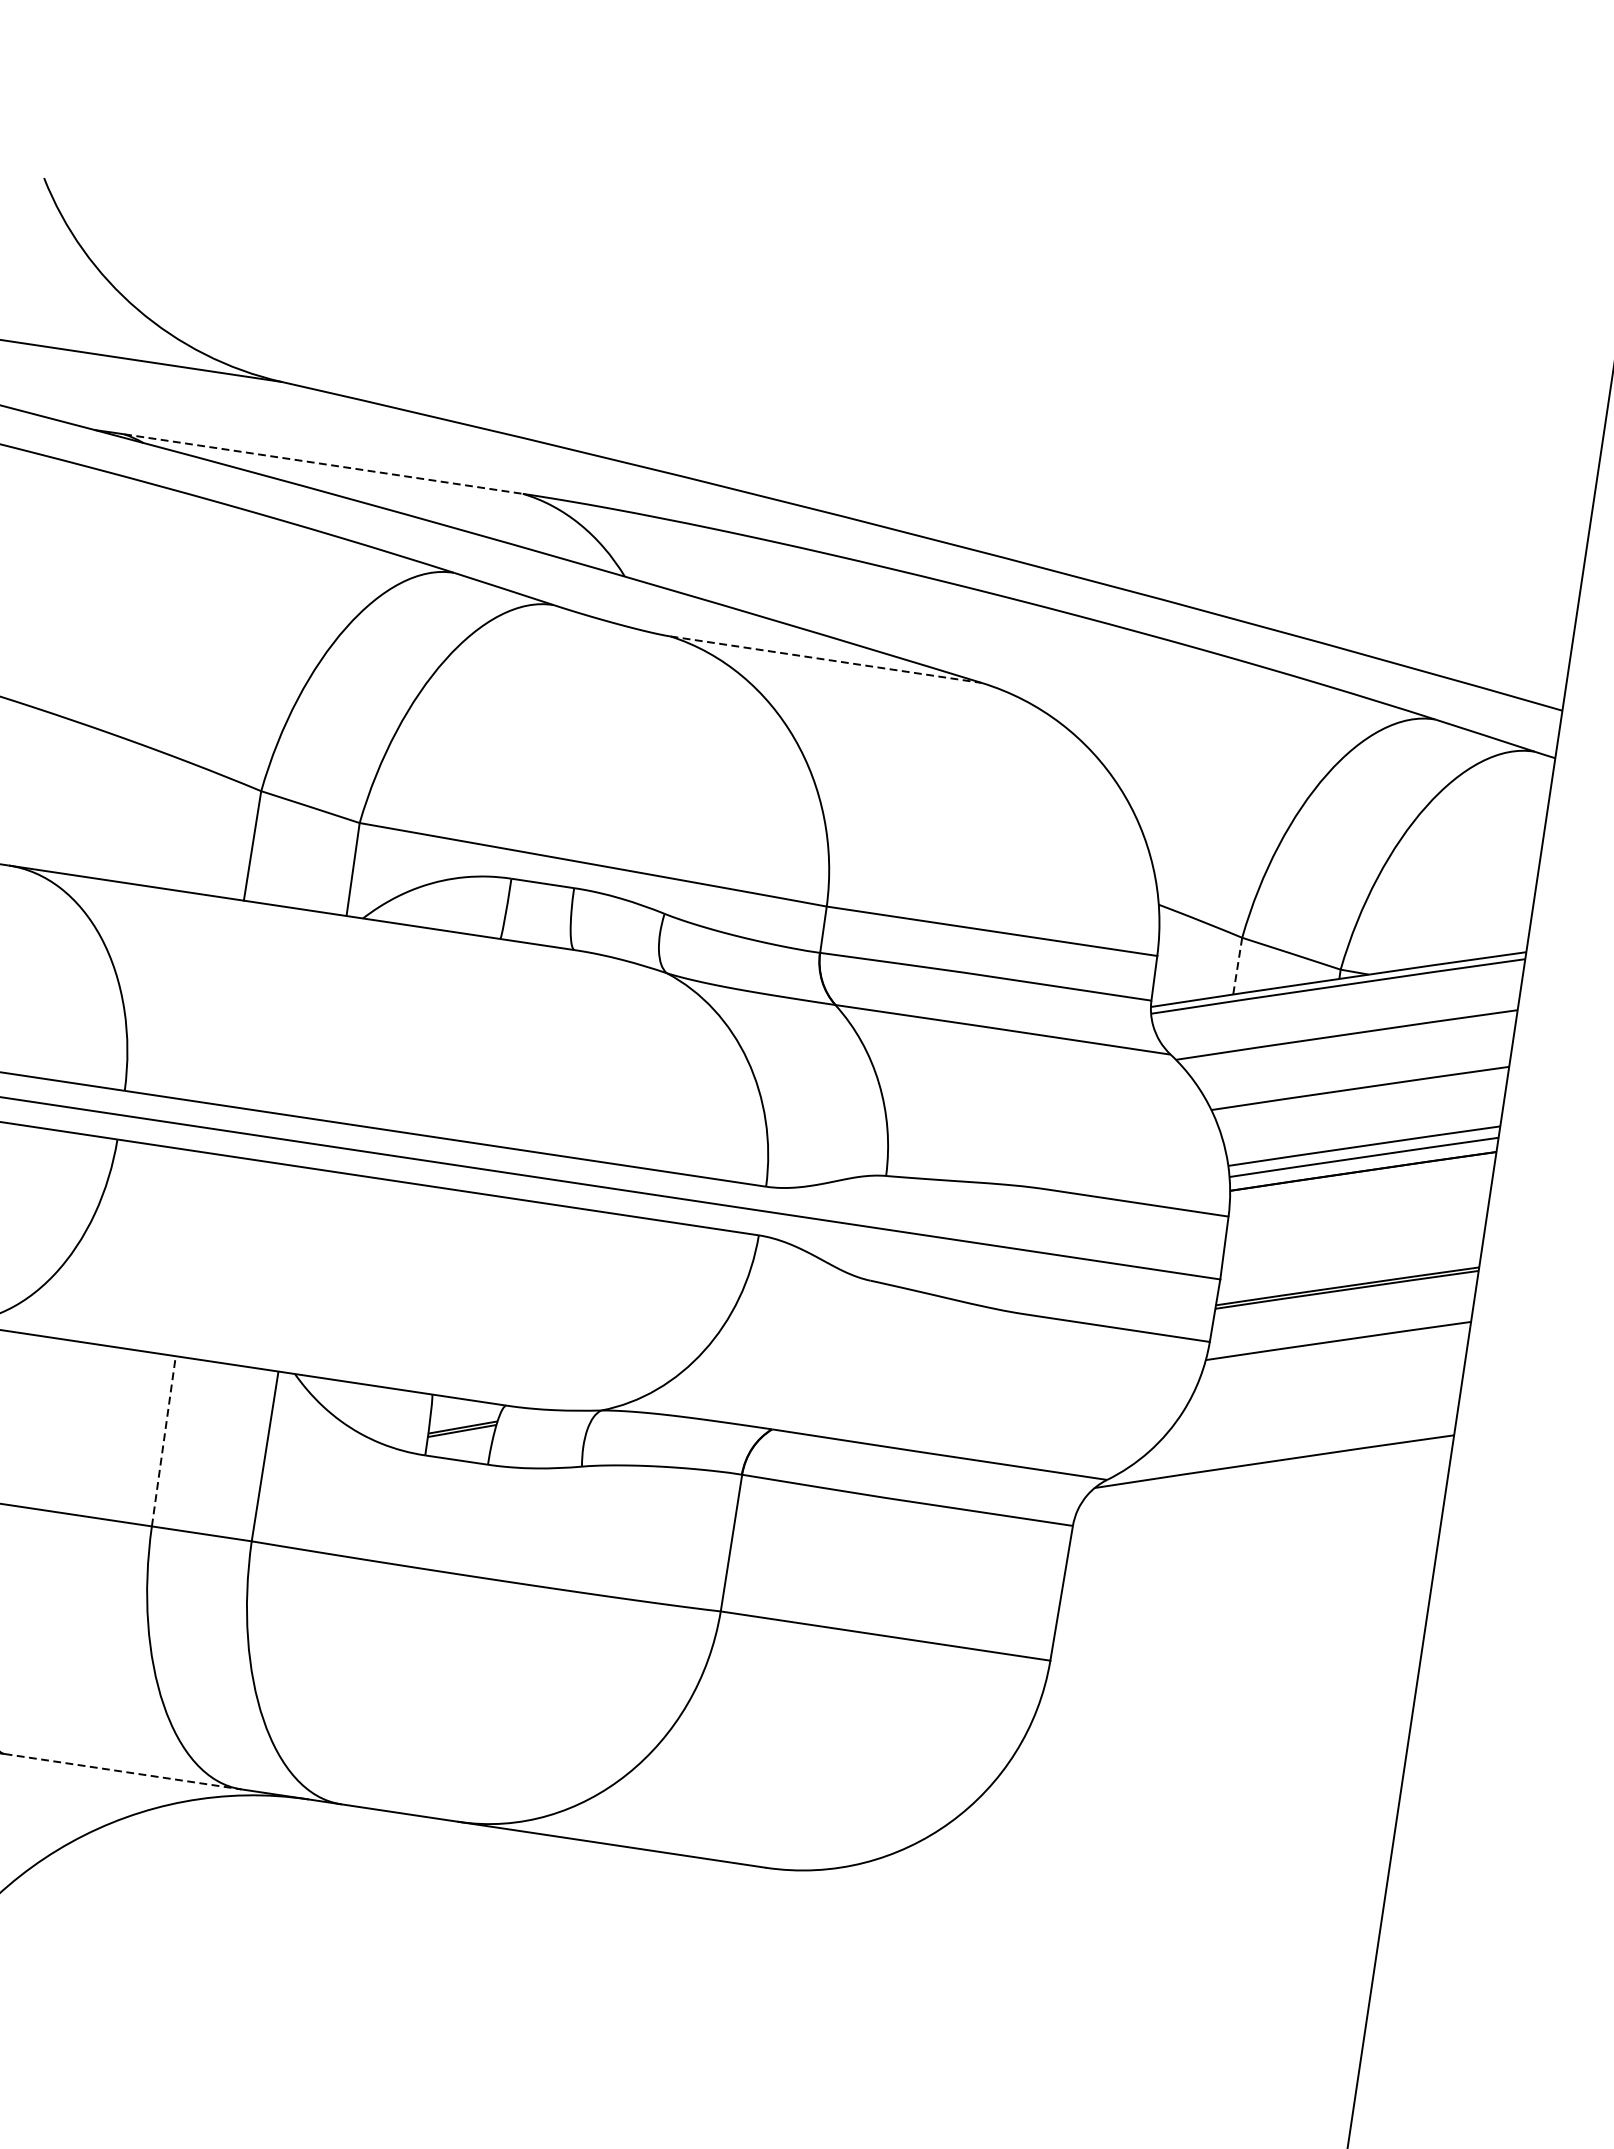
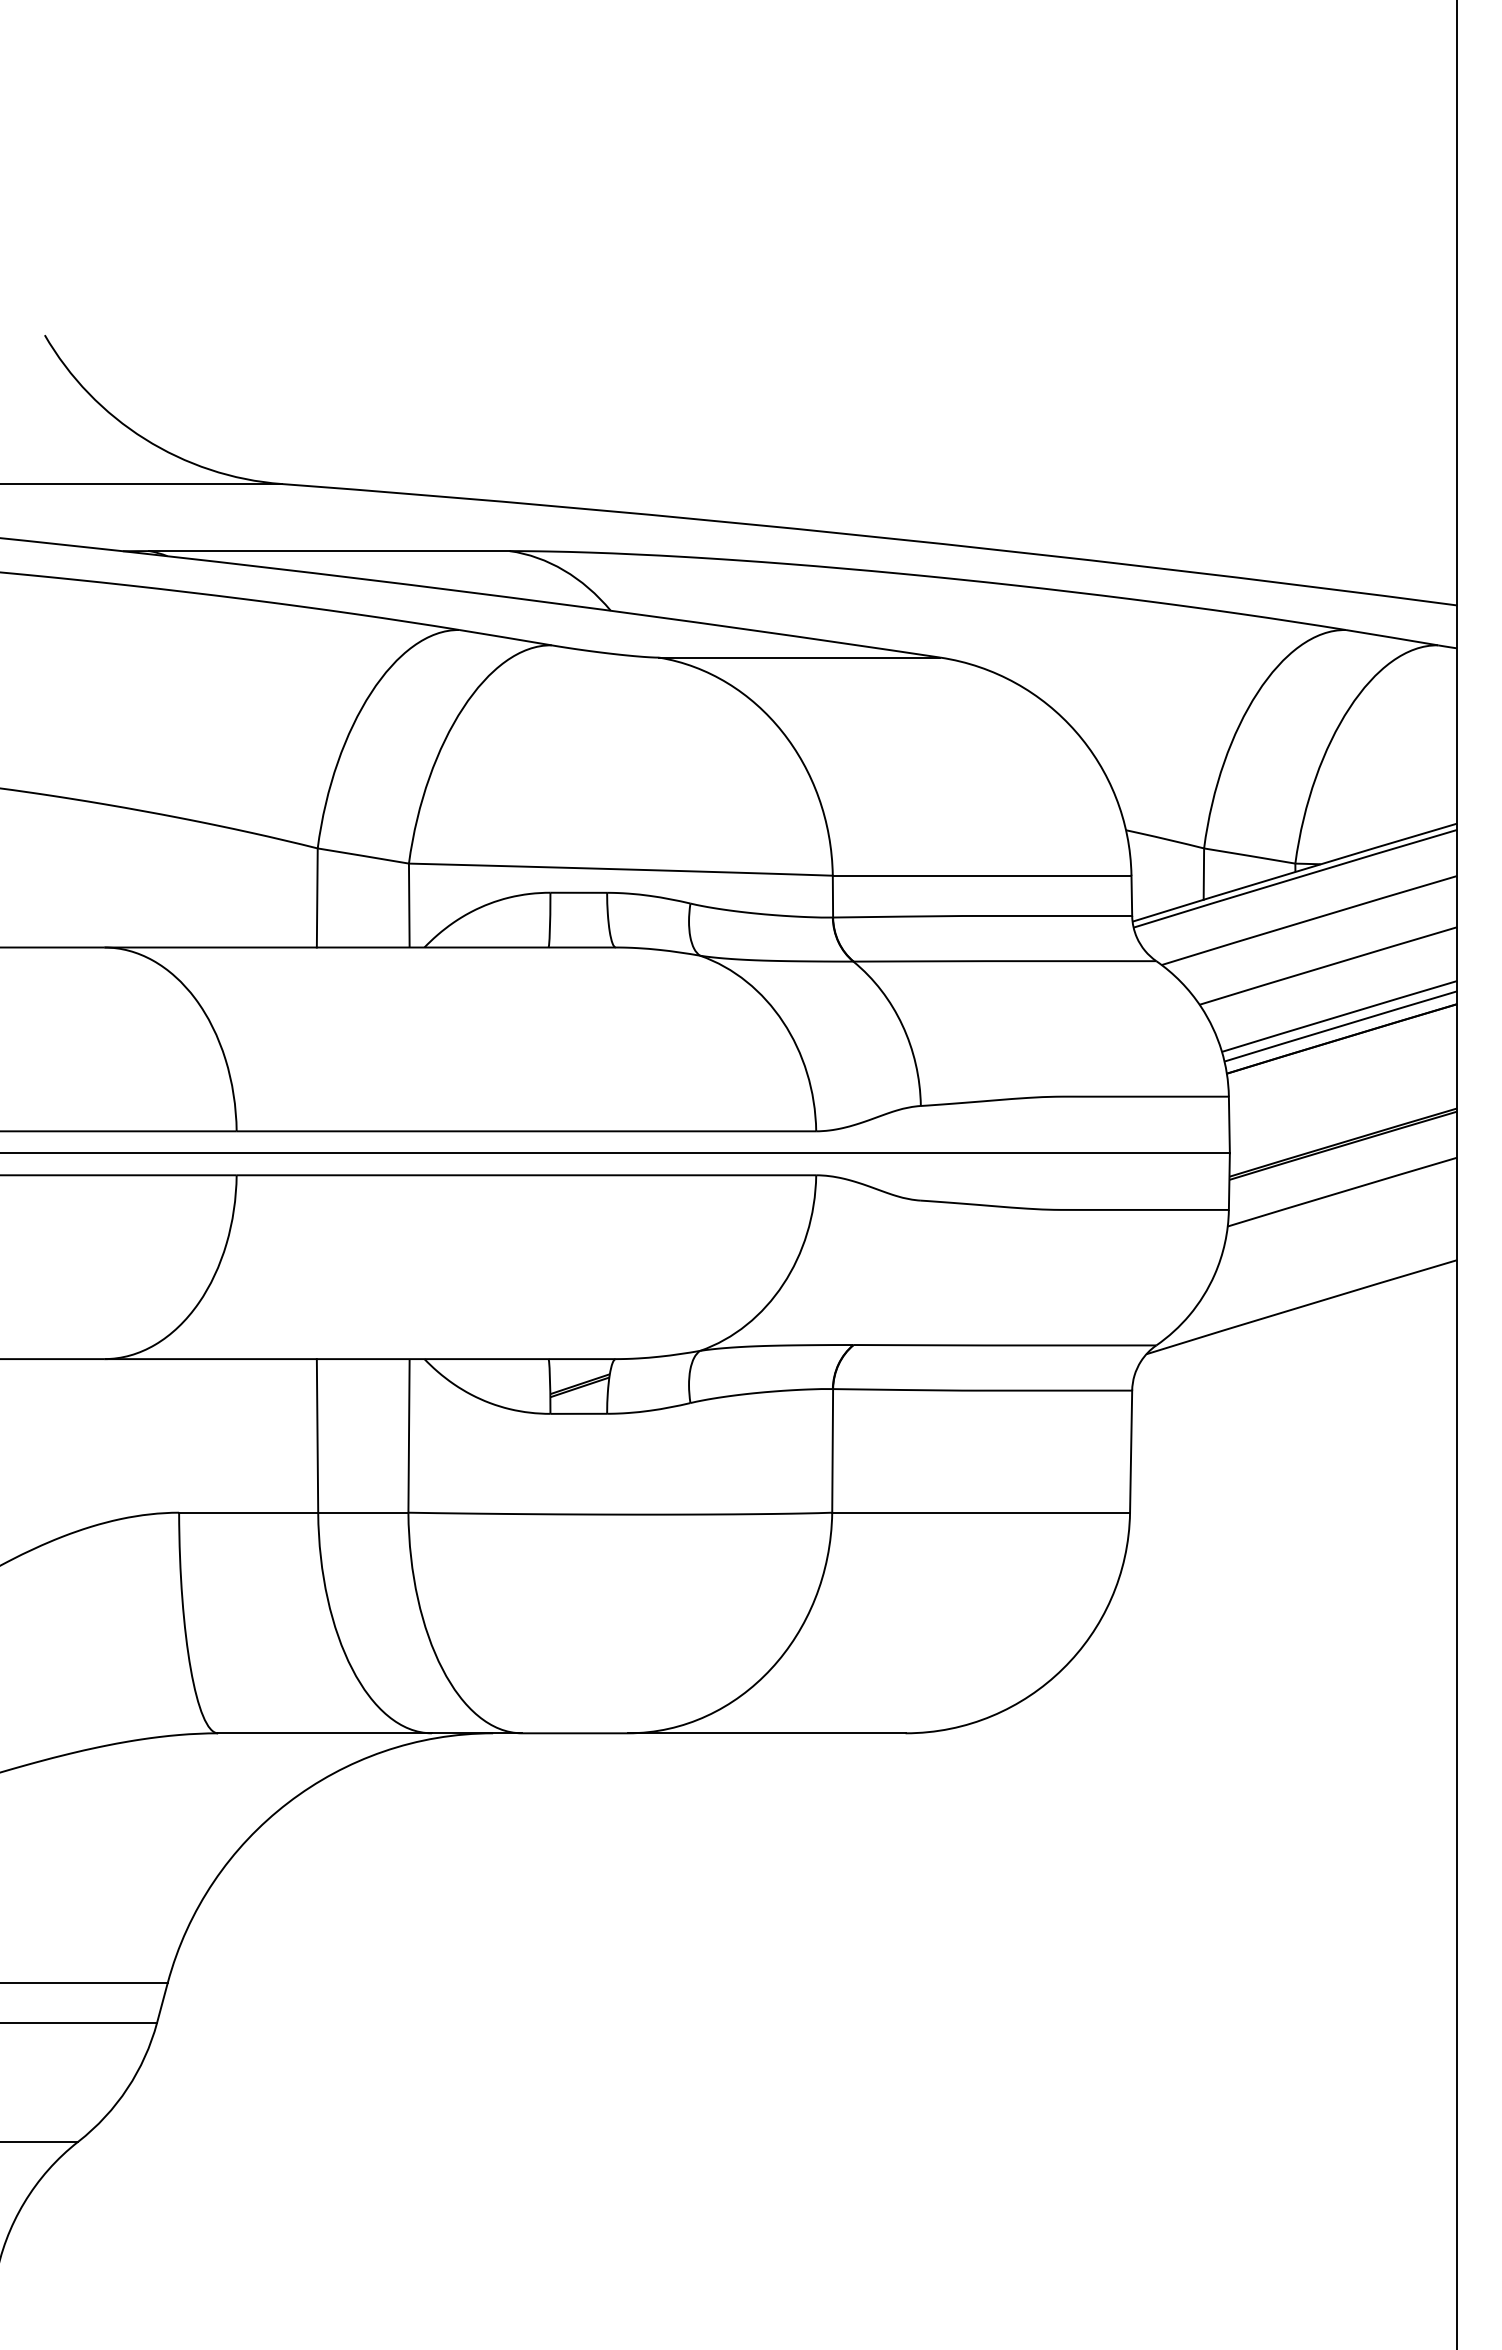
line: (324, 464) -> (330, 551), dashed -> solid
line: (825, 659) -> (799, 657), dashed -> solid
line: (1237, 966) -> (1203, 874), dashed -> solid
line: (163, 1440) -> (317, 1435), dashed -> solid
line: (123, 1771) -> (325, 1733), dashed -> solid

